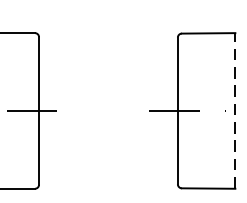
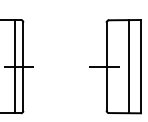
line: (24, 110) -> (14, 66), added
line: (214, 110) -> (128, 66), added
line: (236, 110) -> (141, 66), dashed -> solid

